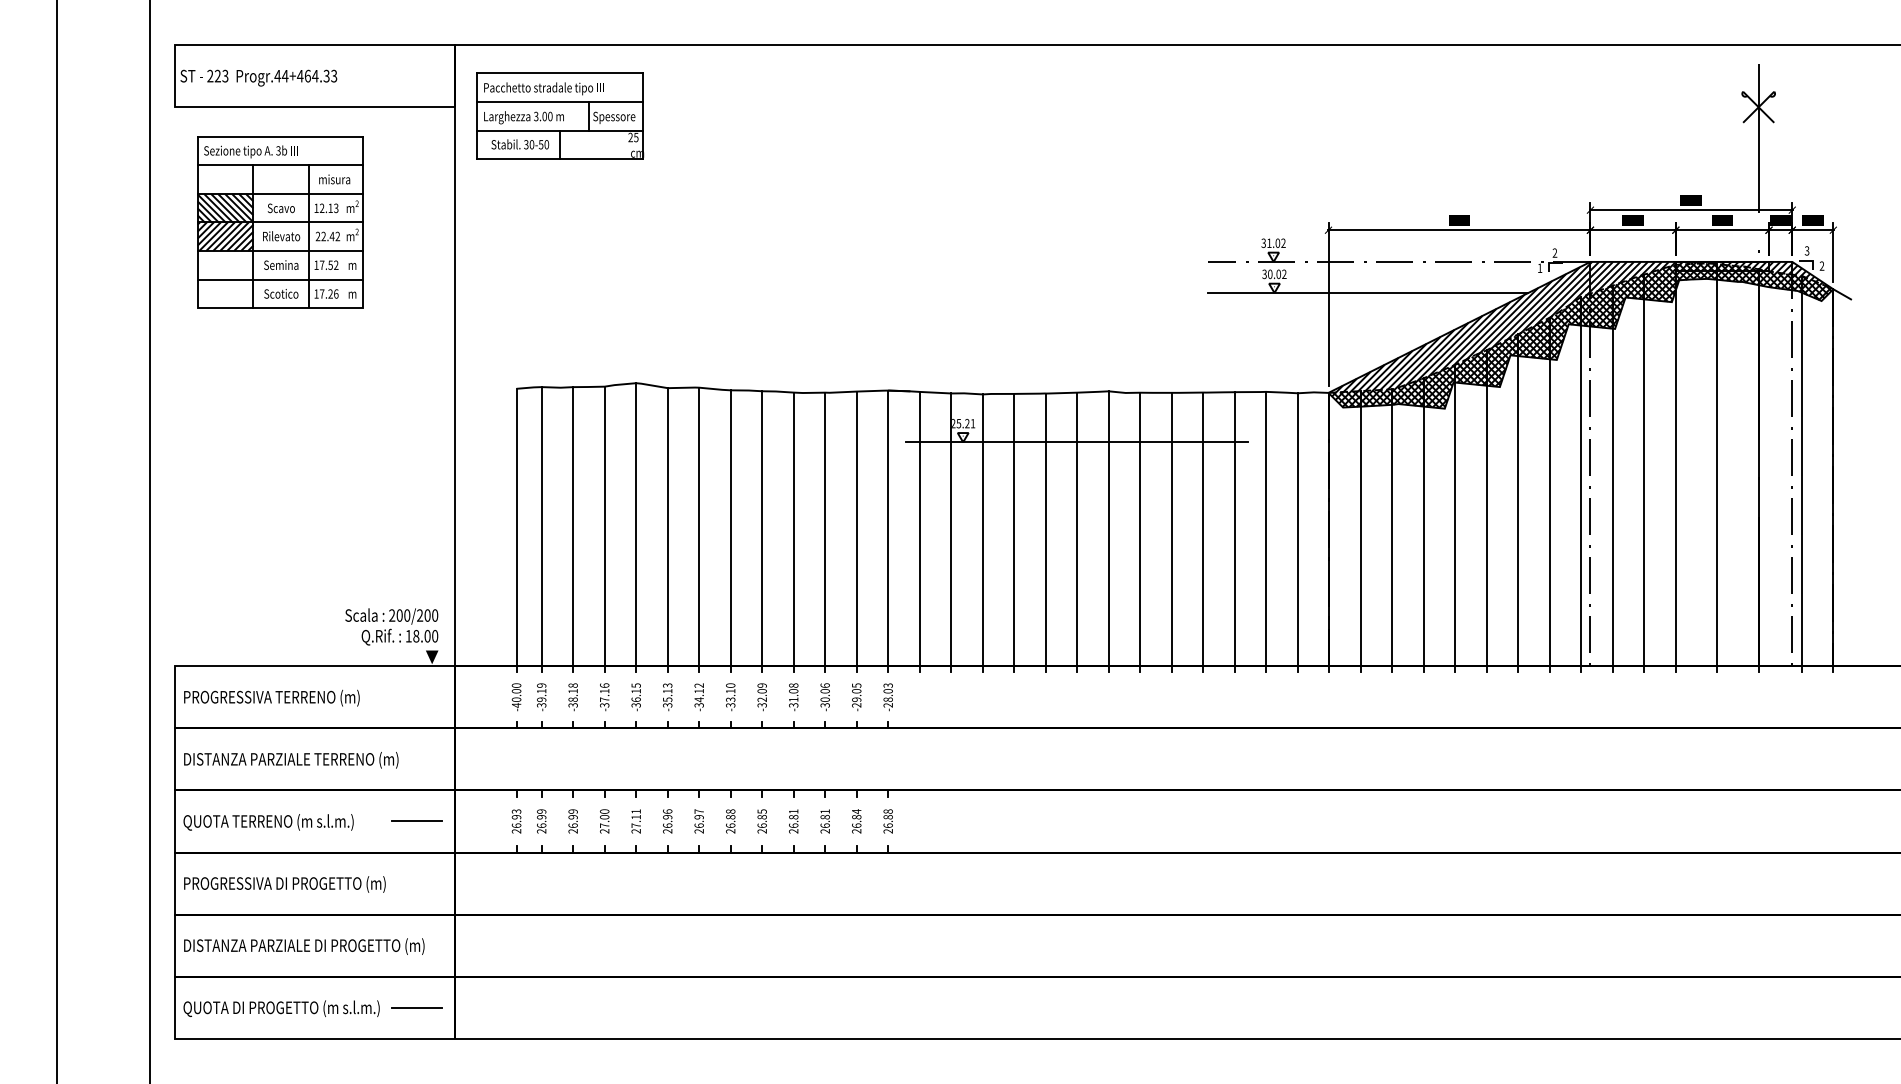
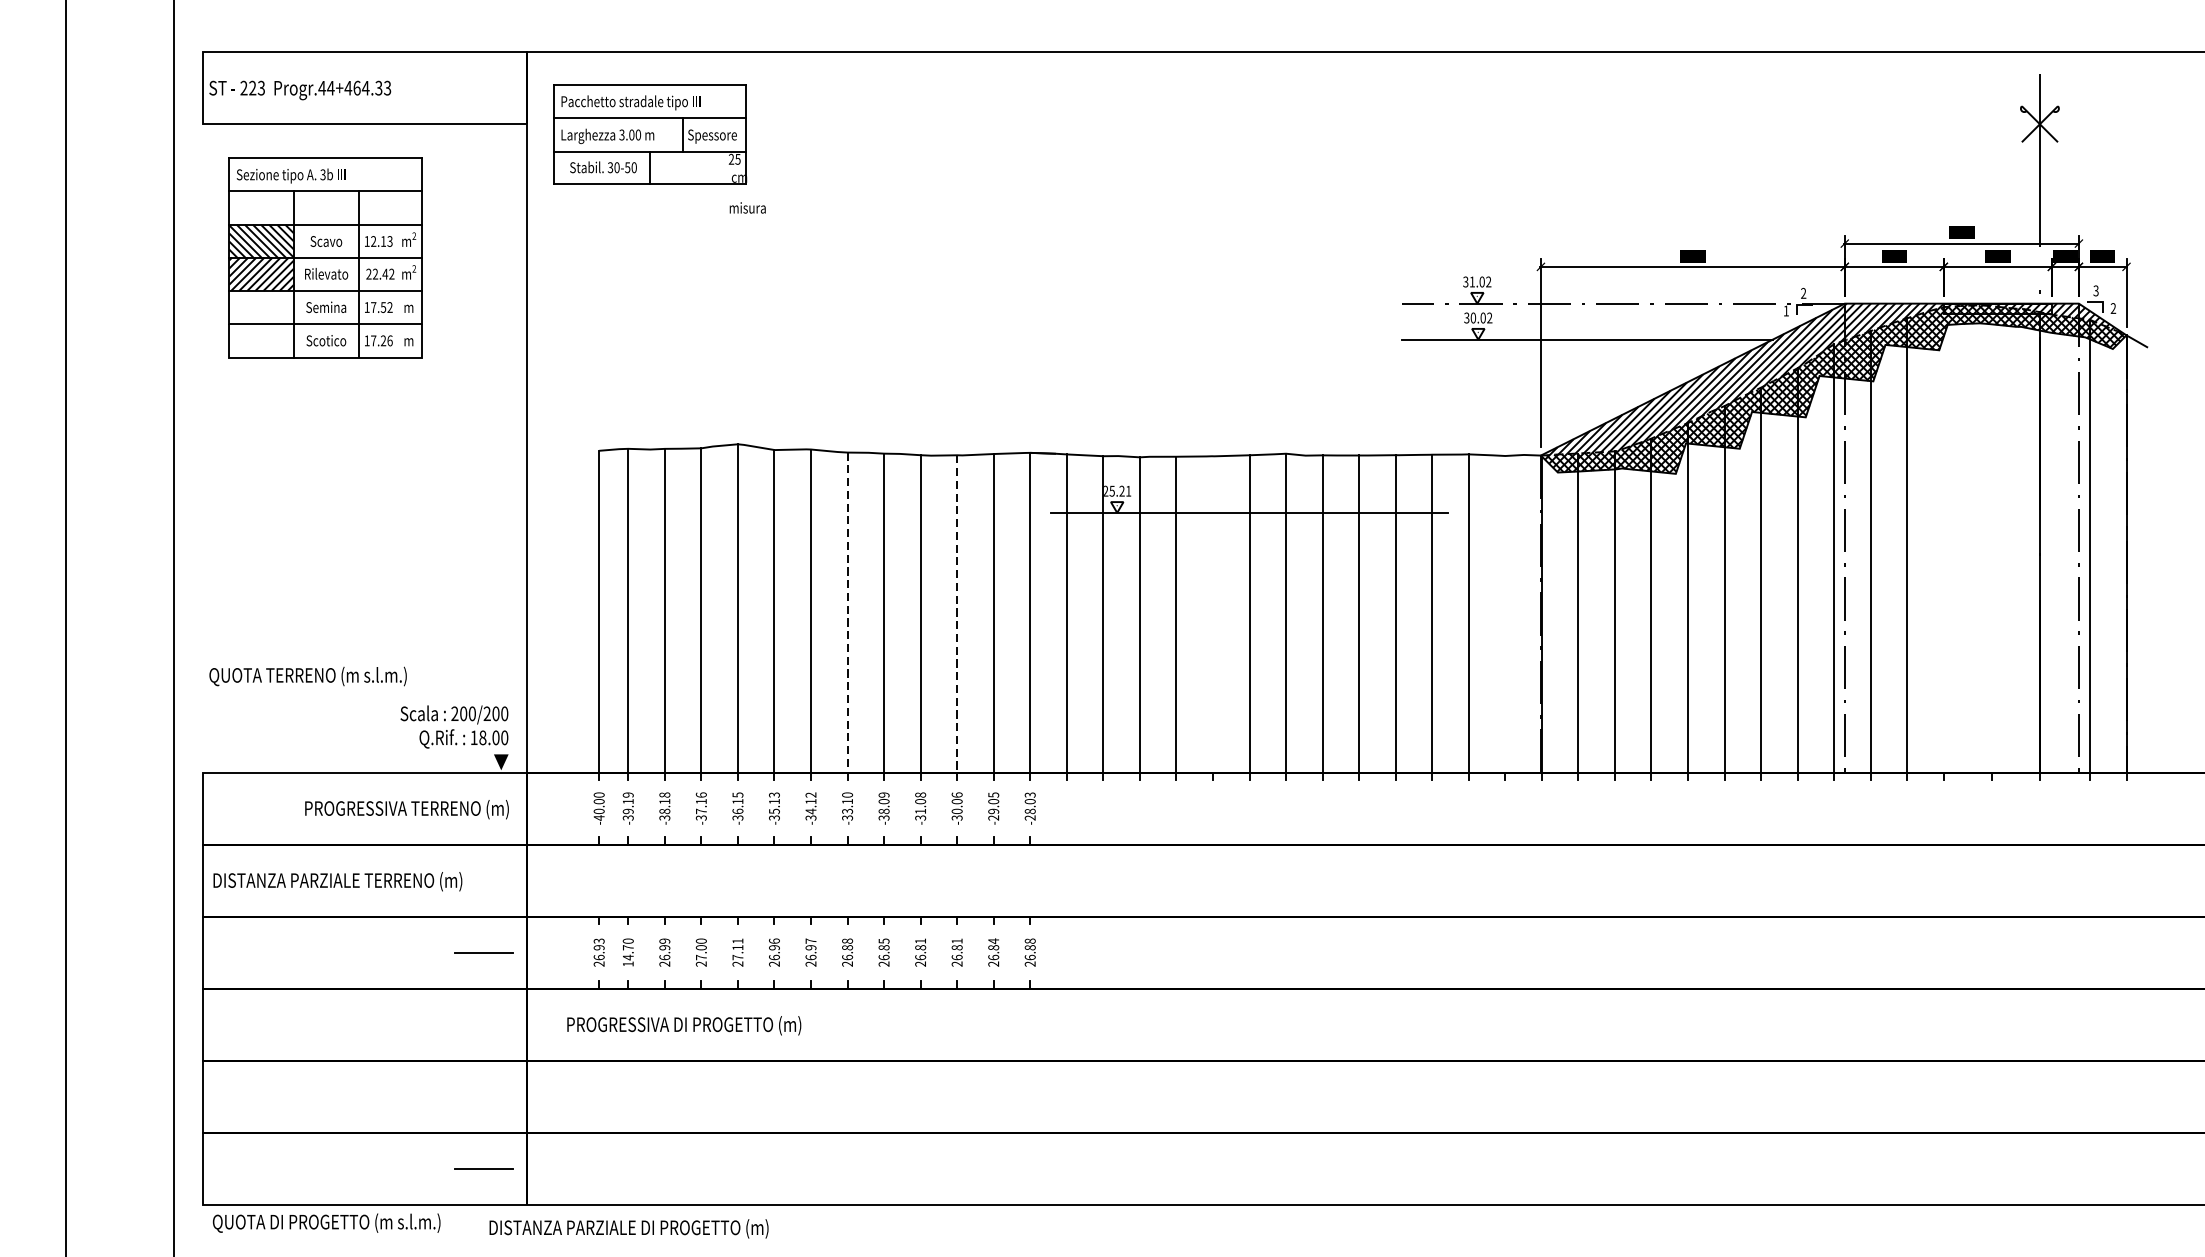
text: (334, 179) -> (747, 208), moved
line: (1675, 465) -> (1943, 539), removed
line: (1717, 465) -> (1992, 539), removed
line: (730, 528) -> (847, 612), solid -> dashed
line: (825, 529) -> (957, 614), solid -> dashed
line: (1045, 529) -> (1212, 614), removed
line: (1297, 529) -> (1504, 614), removed
text: (271, 697) -> (406, 808), moved
text: (761, 699) -> (883, 811), -32.09 -> -38.09
text: (541, 821) -> (628, 952), 26.99 -> 14.70
text: (268, 822) -> (307, 676), moved
text: (284, 884) -> (683, 1025), moved
text: (304, 946) -> (629, 1228), moved
text: (281, 1008) -> (326, 1222), moved

